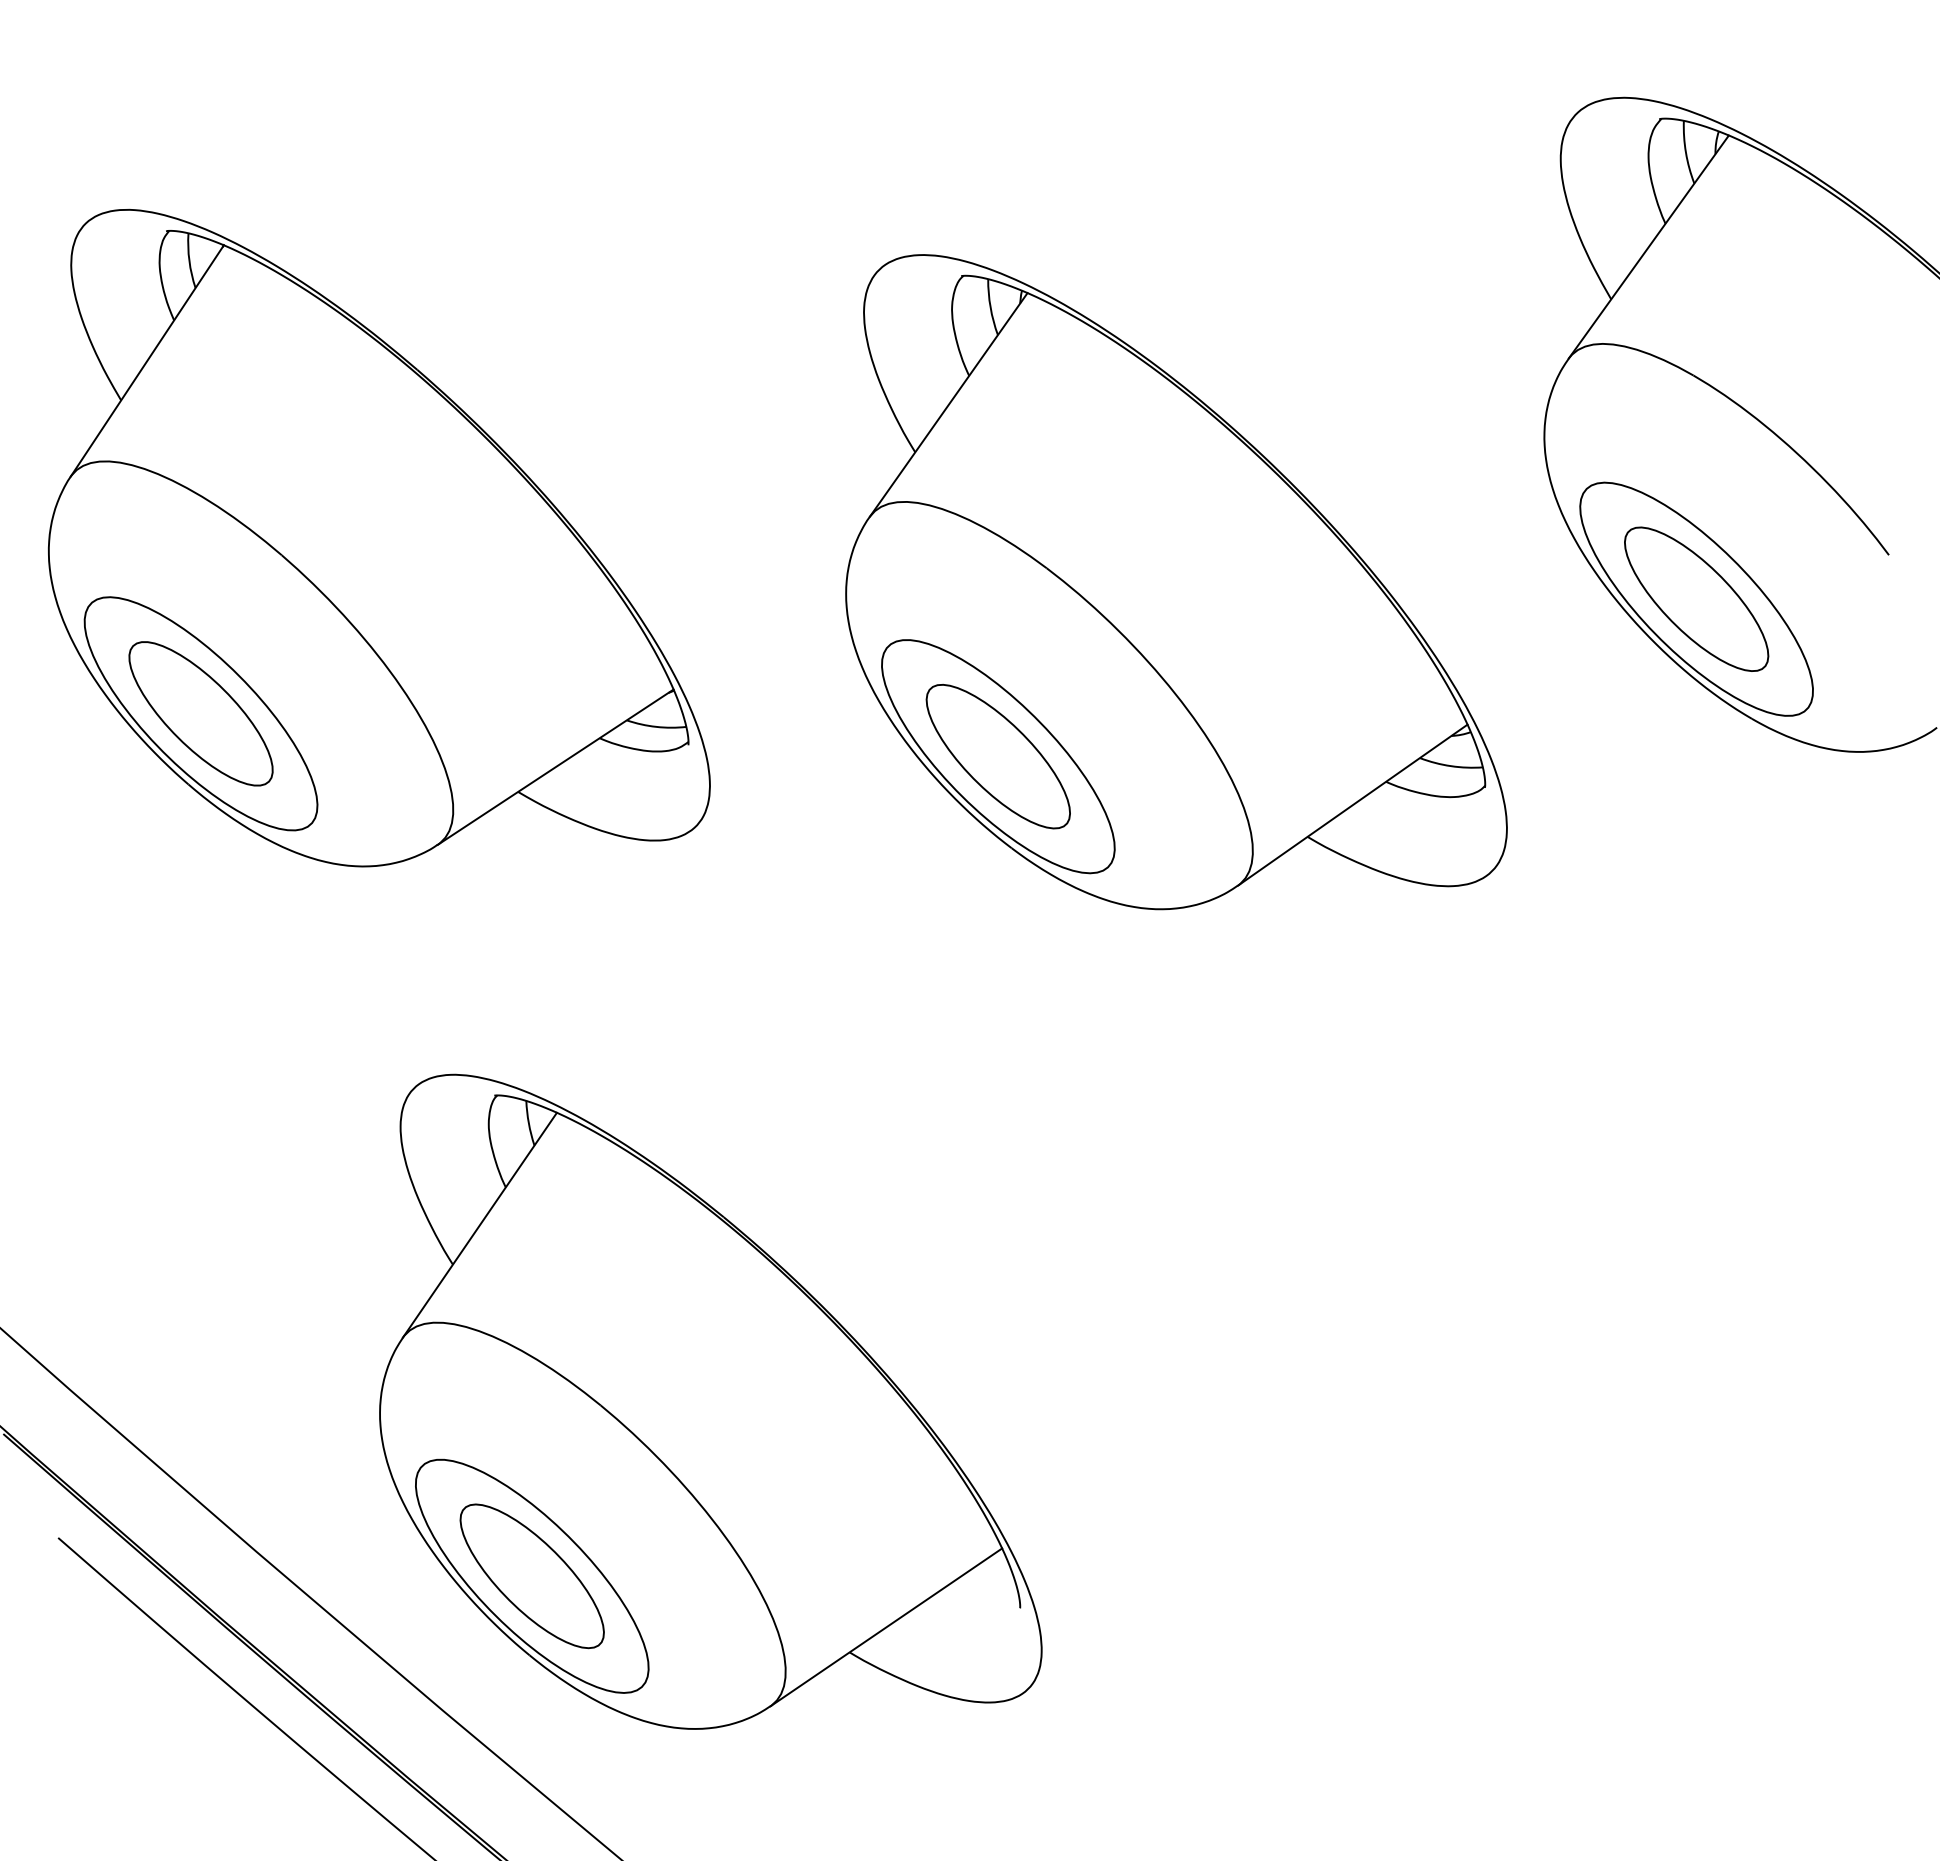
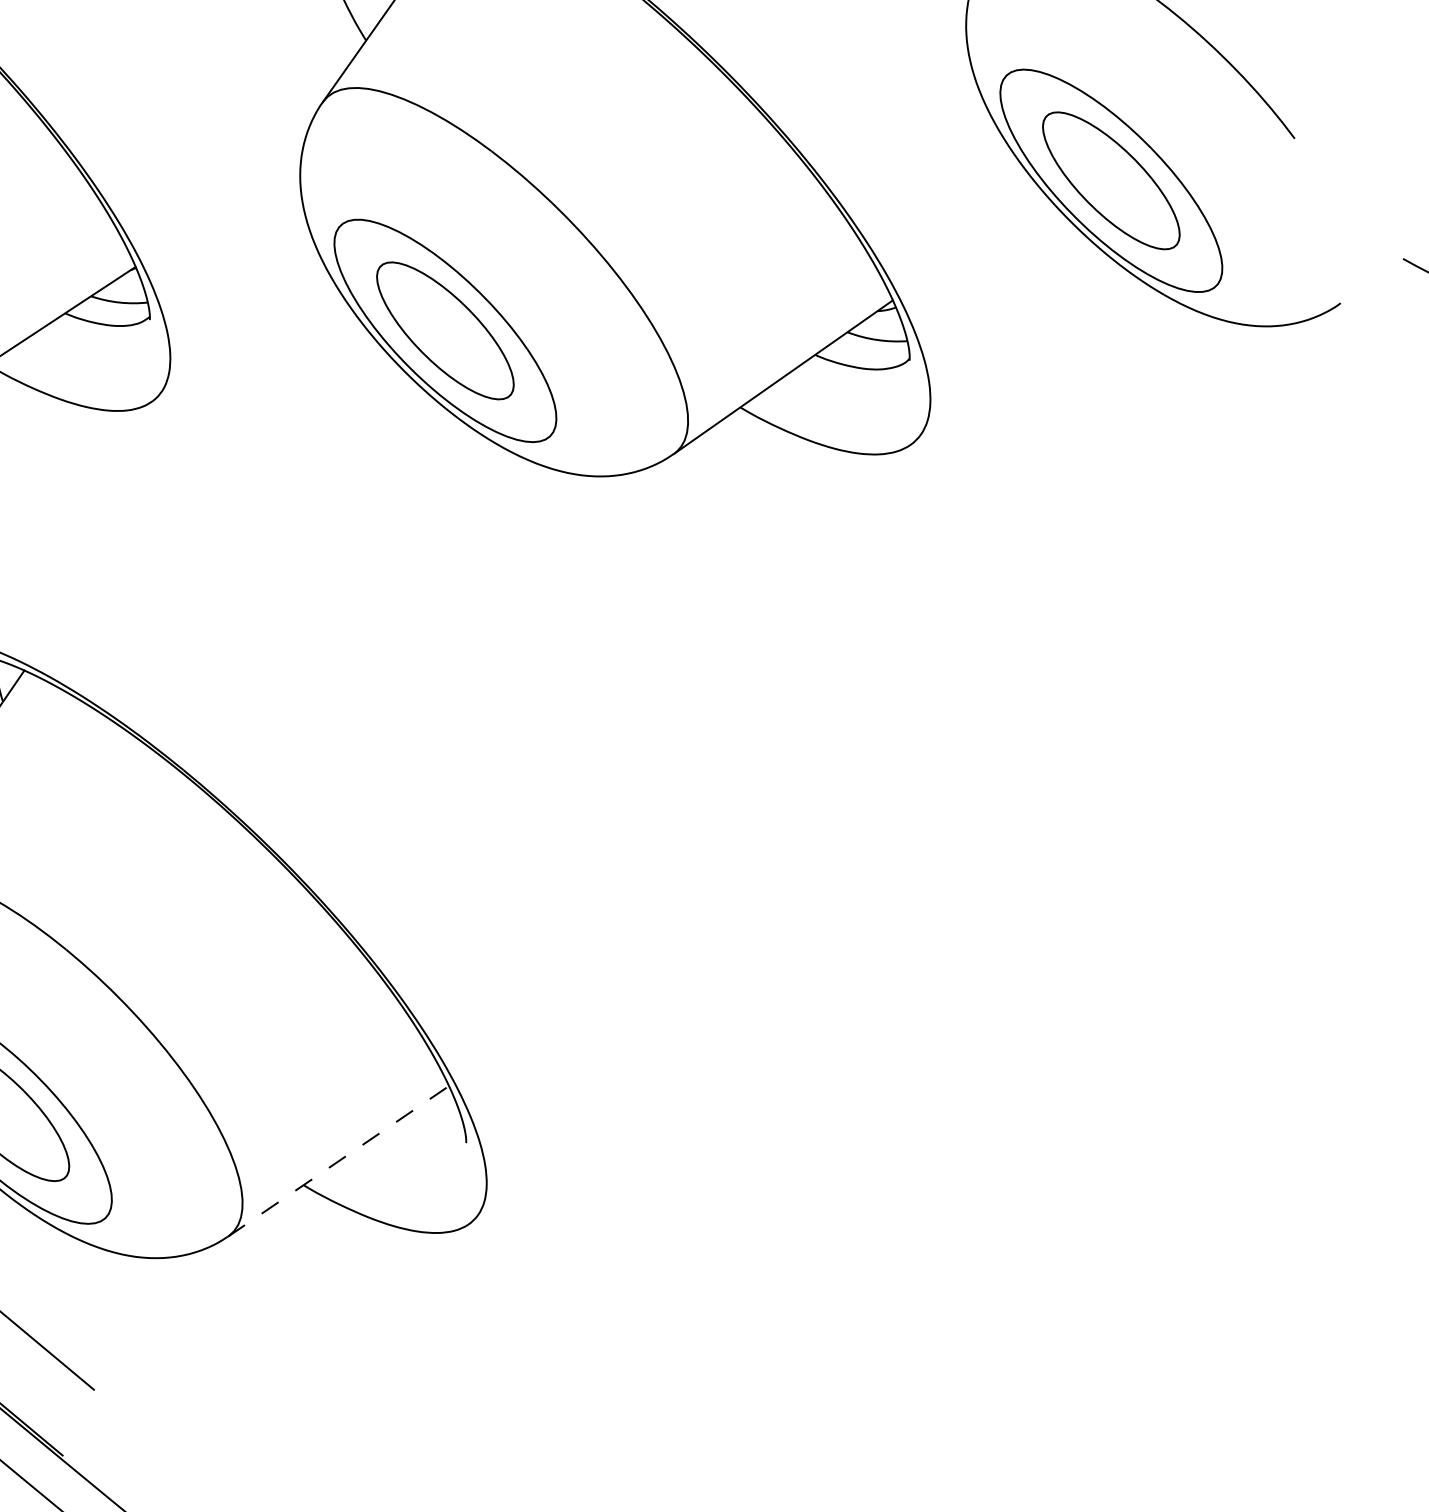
line: (886, 1627) -> (338, 1161), solid -> dashed

